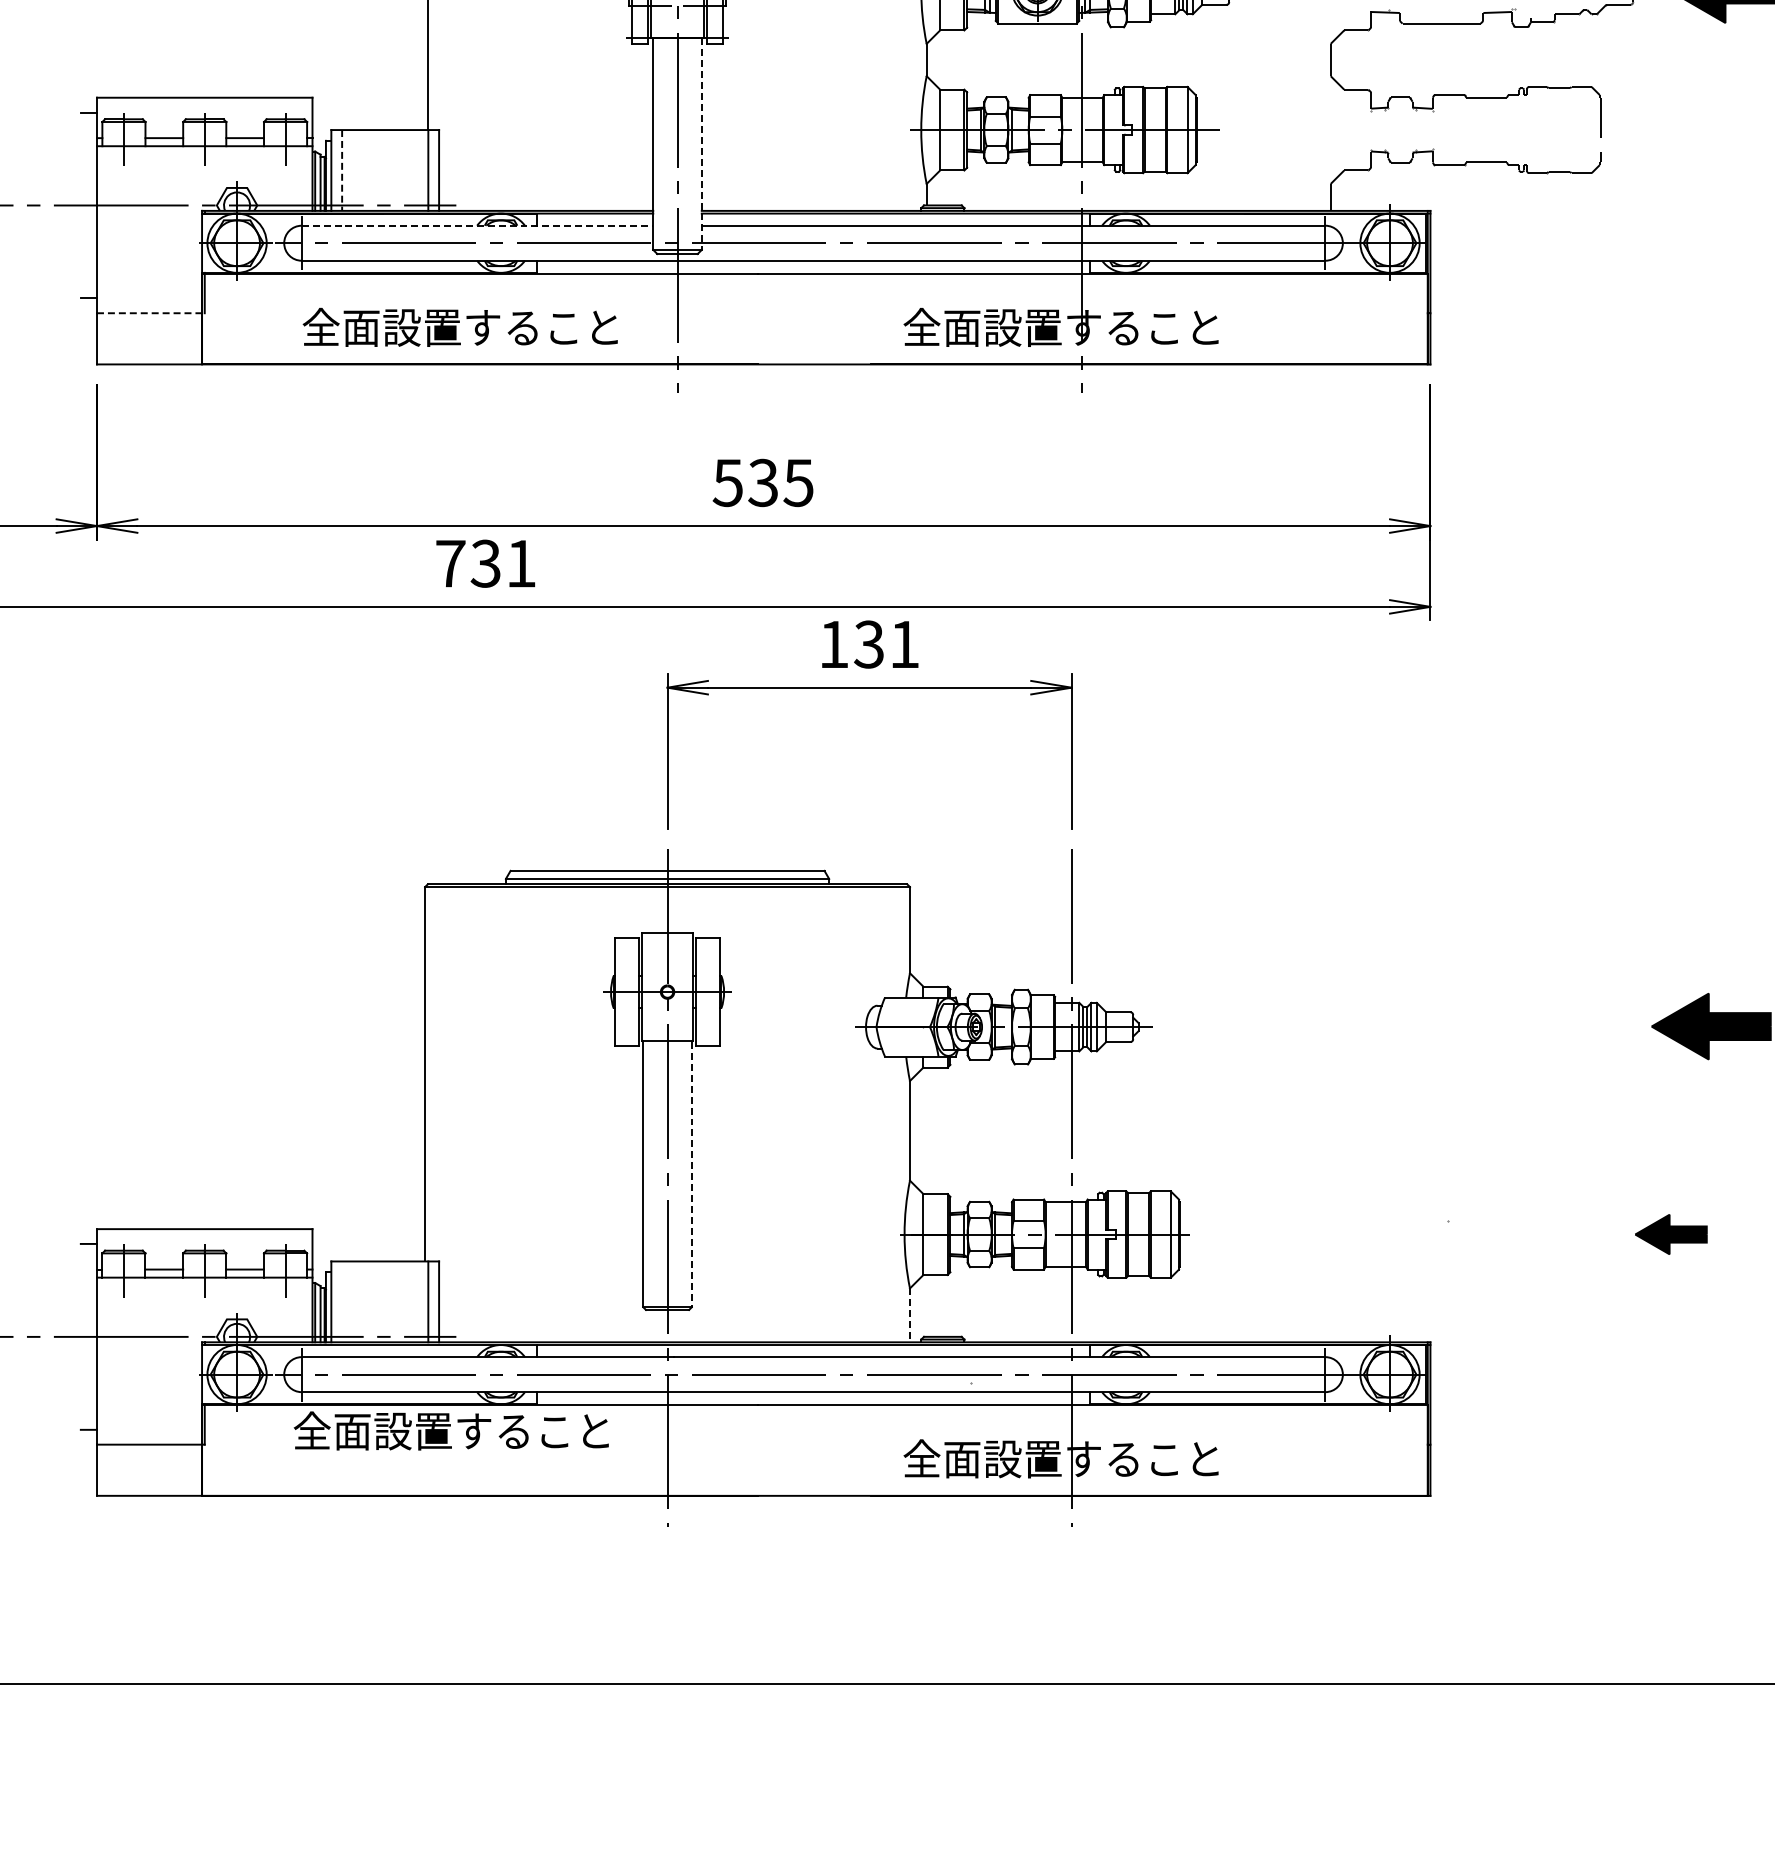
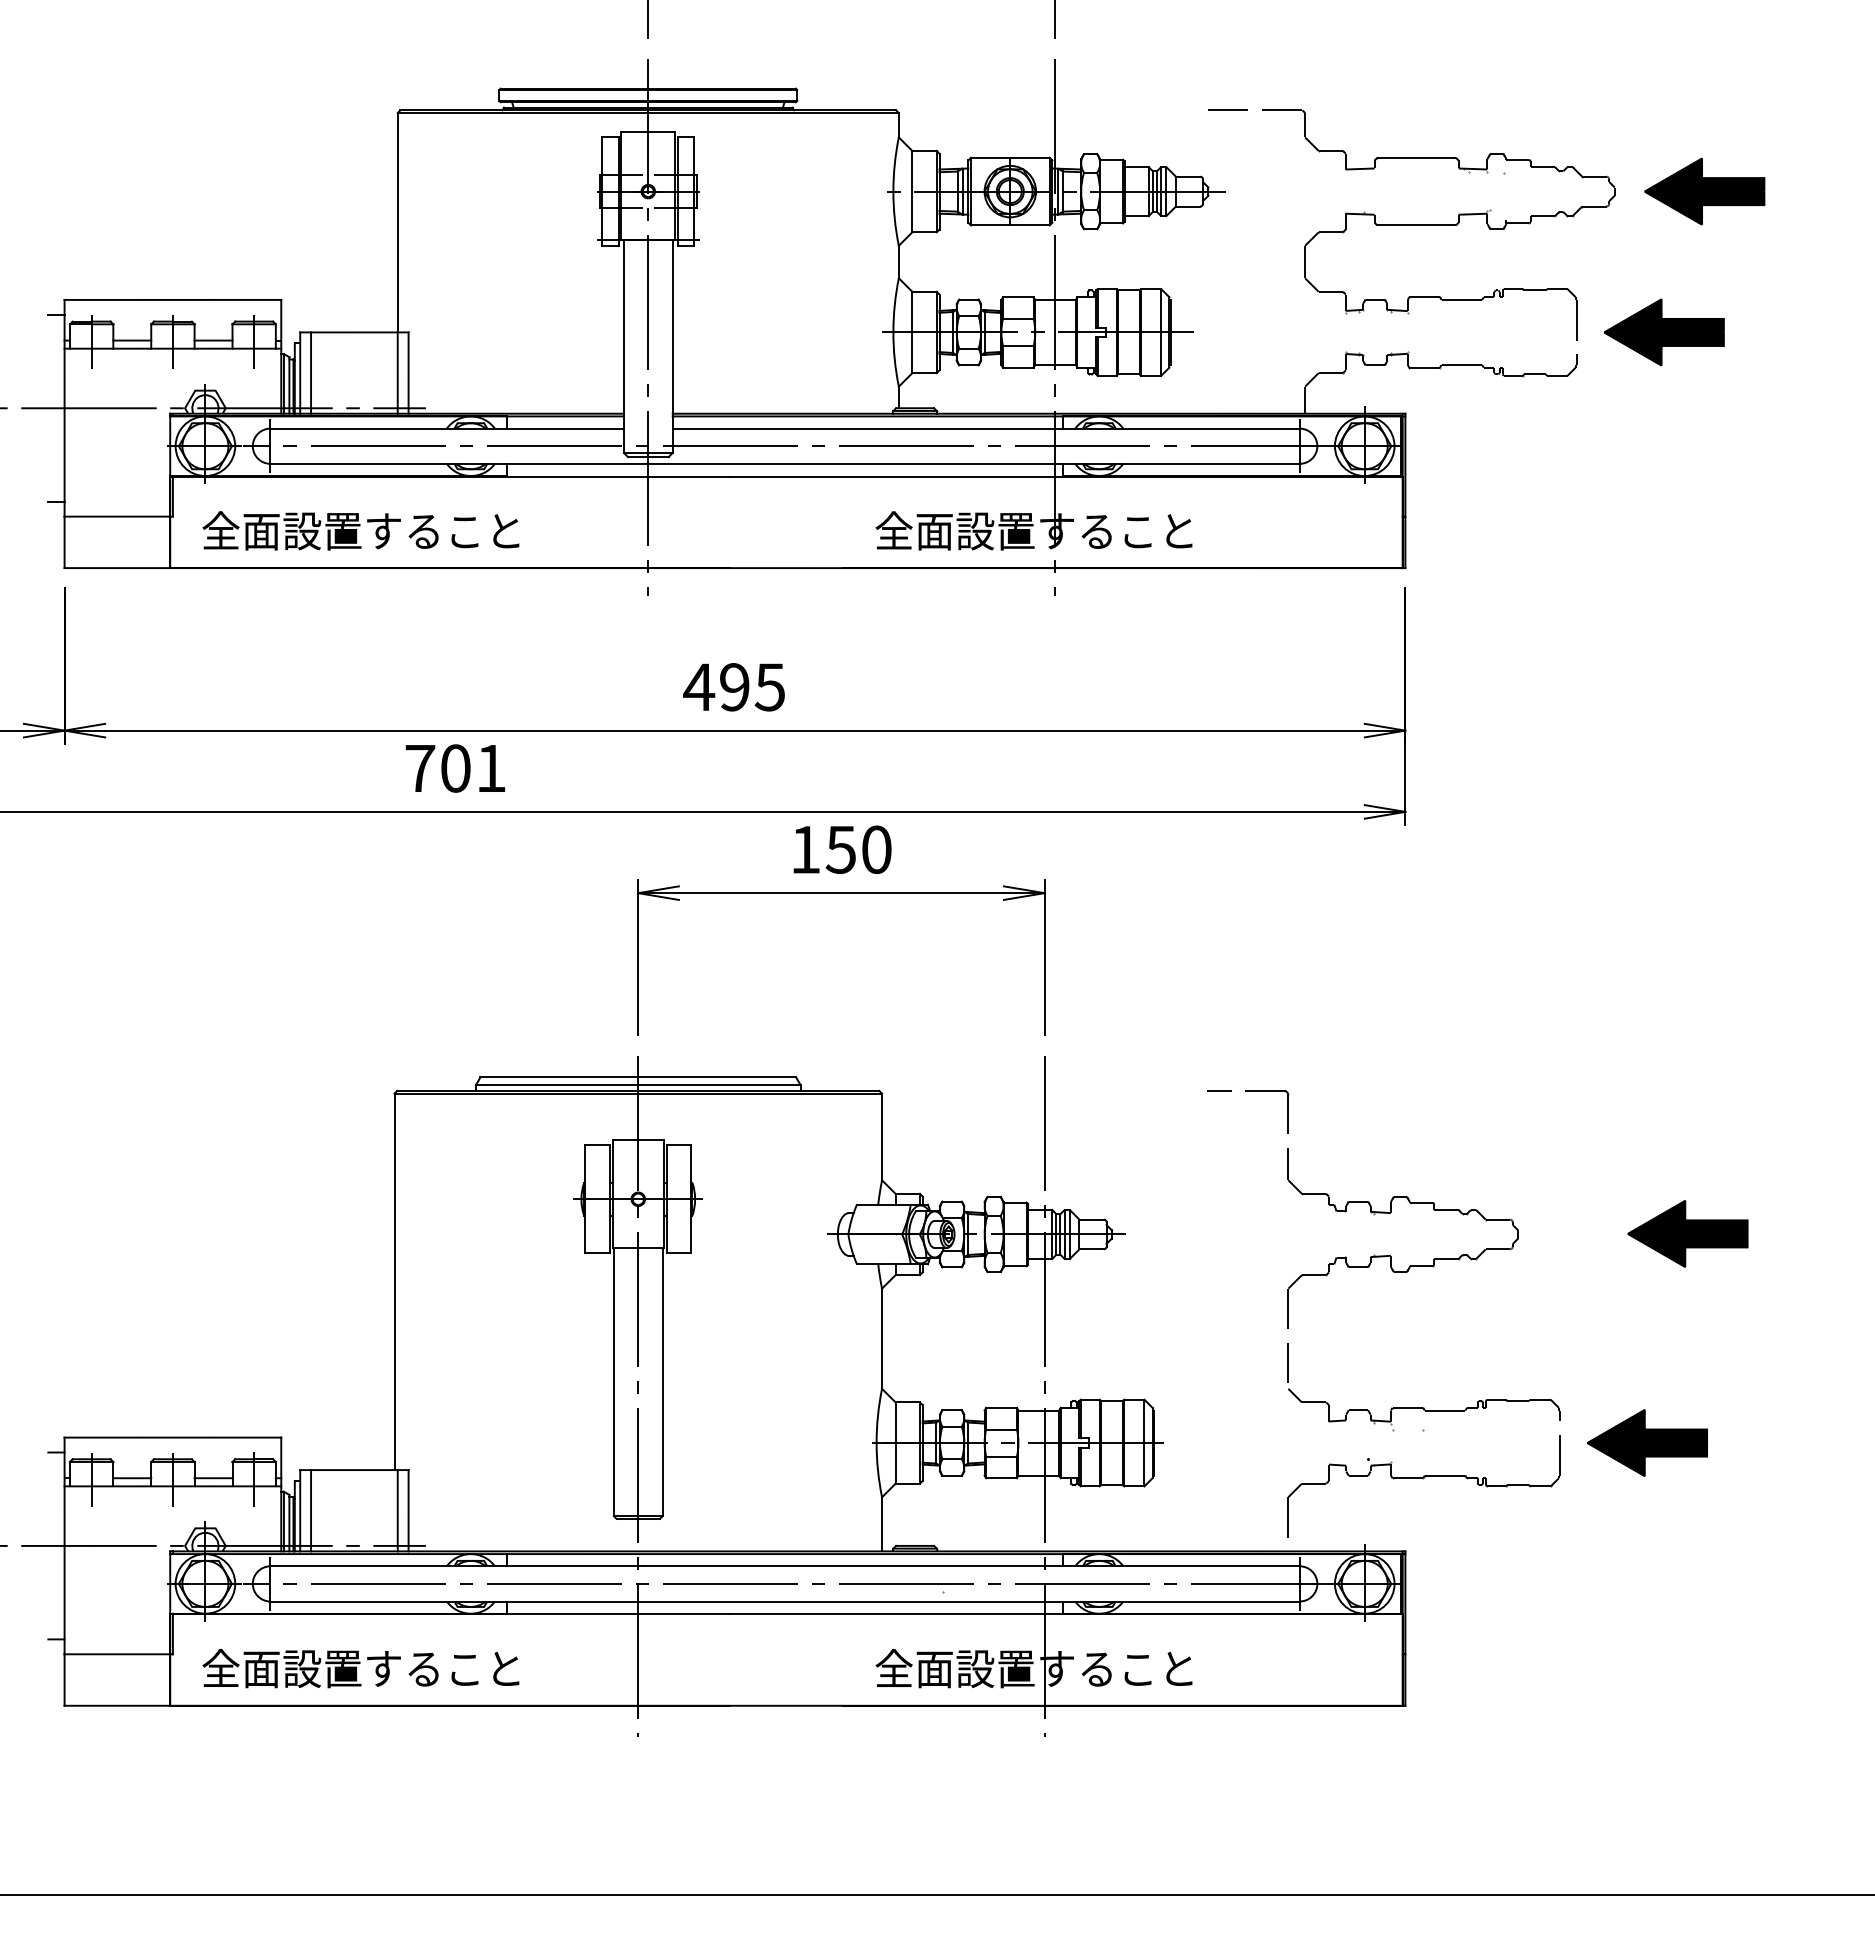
part: (1687, 130) -> (1663, 332), added
line: (701, 145) -> (672, 347), dashed -> solid
line: (342, 170) -> (311, 373), dashed -> solid
line: (477, 225) -> (447, 428), dashed -> solid
line: (151, 313) -> (119, 516), dashed -> solid
text: (459, 327) -> (360, 530), moved
text: (745, 483) -> (716, 687), 535 -> 495
text: (485, 563) -> (455, 768), 731 -> 701
text: (886, 644) -> (858, 849), 131 -> 150
part: (1417, 1064) -> (1392, 1272), added
line: (691, 1175) -> (662, 1383), dashed -> solid
part: (1671, 1234) -> (1647, 1442), size x1.67
line: (342, 1301) -> (311, 1510), added
line: (910, 1315) -> (882, 1524), dashed -> solid
text: (450, 1430) -> (360, 1668), moved

